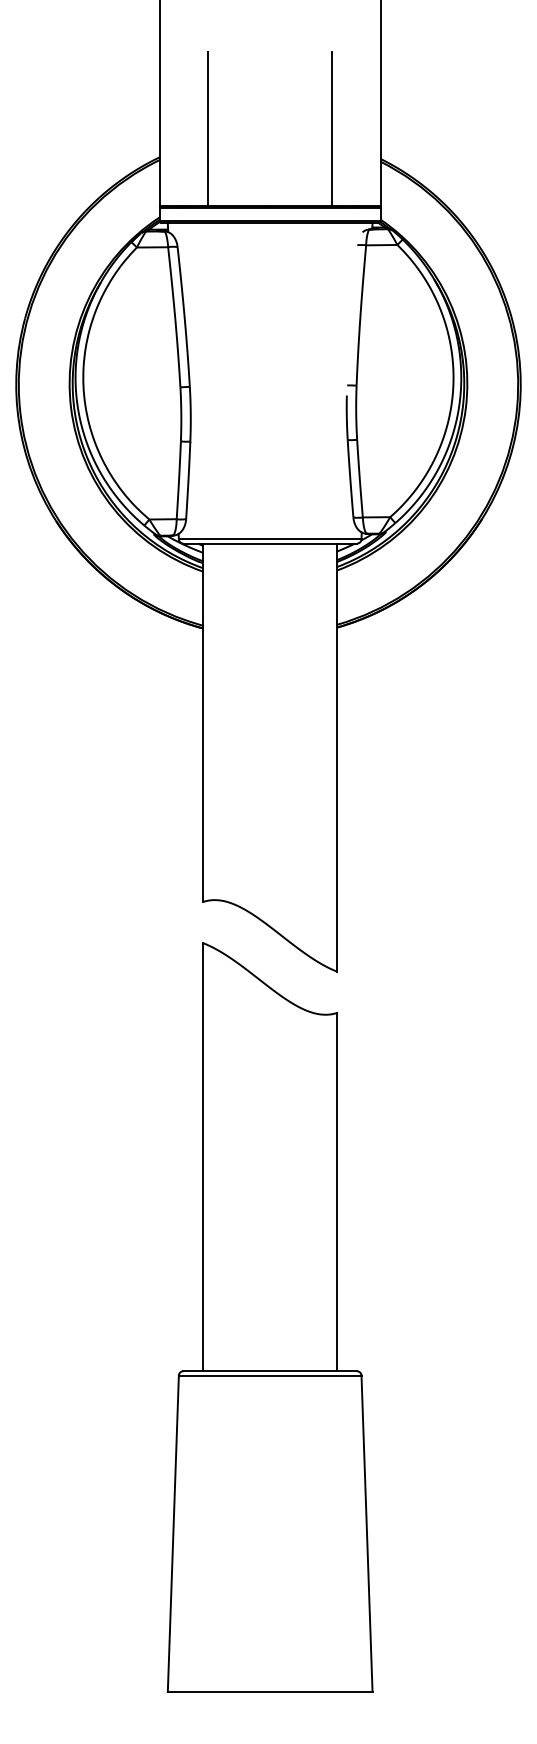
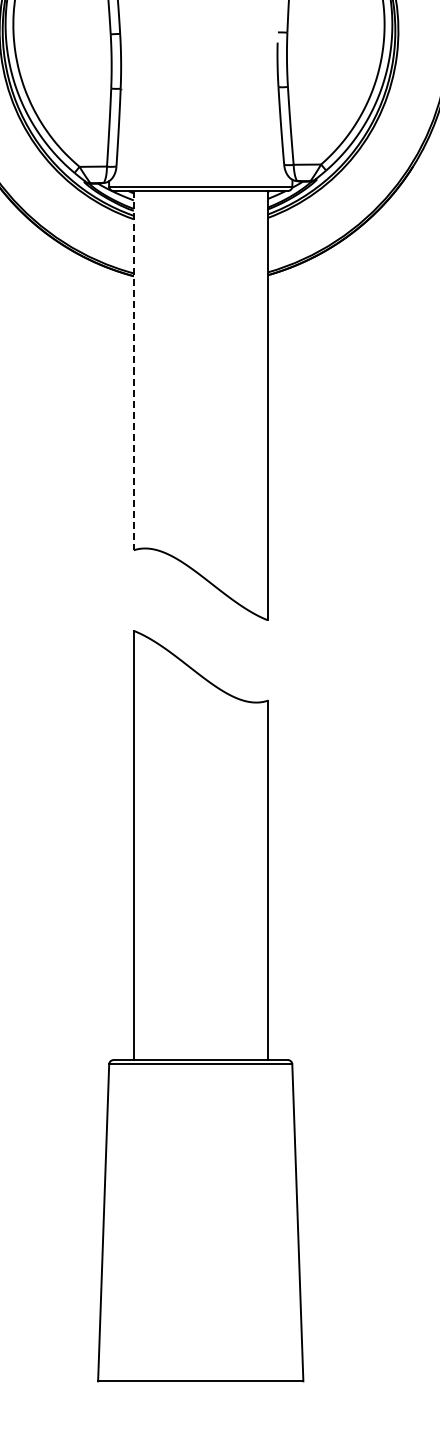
line: (203, 723) -> (133, 371), solid -> dashed
part: (270, 1317) -> (201, 1006), moved

